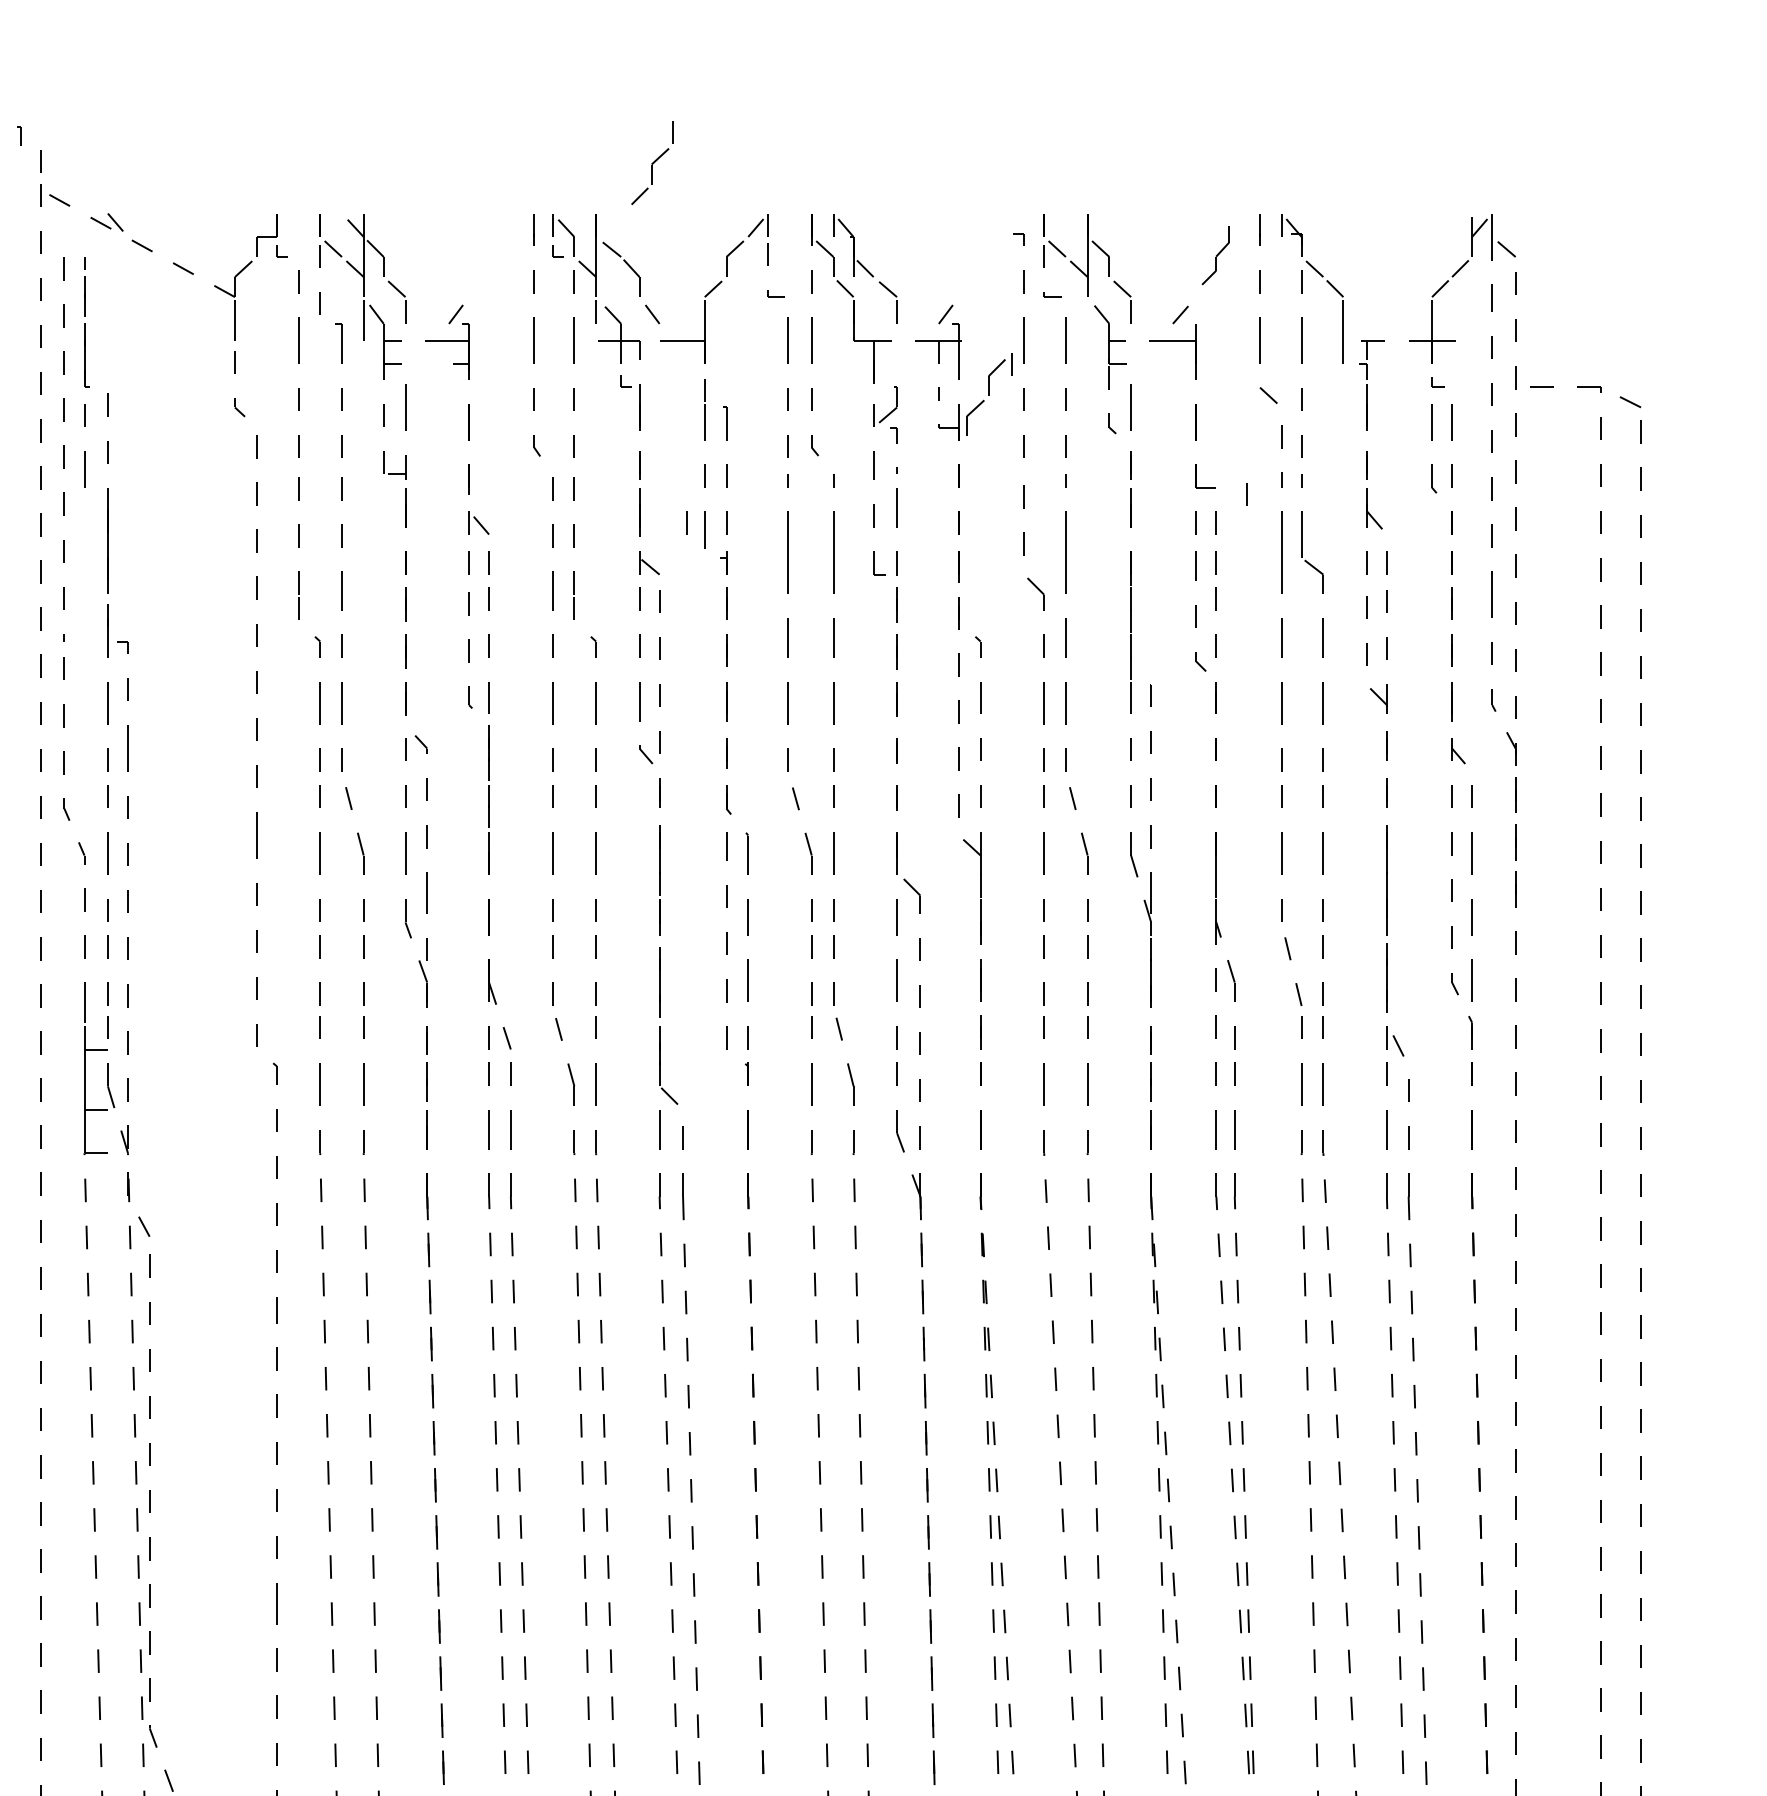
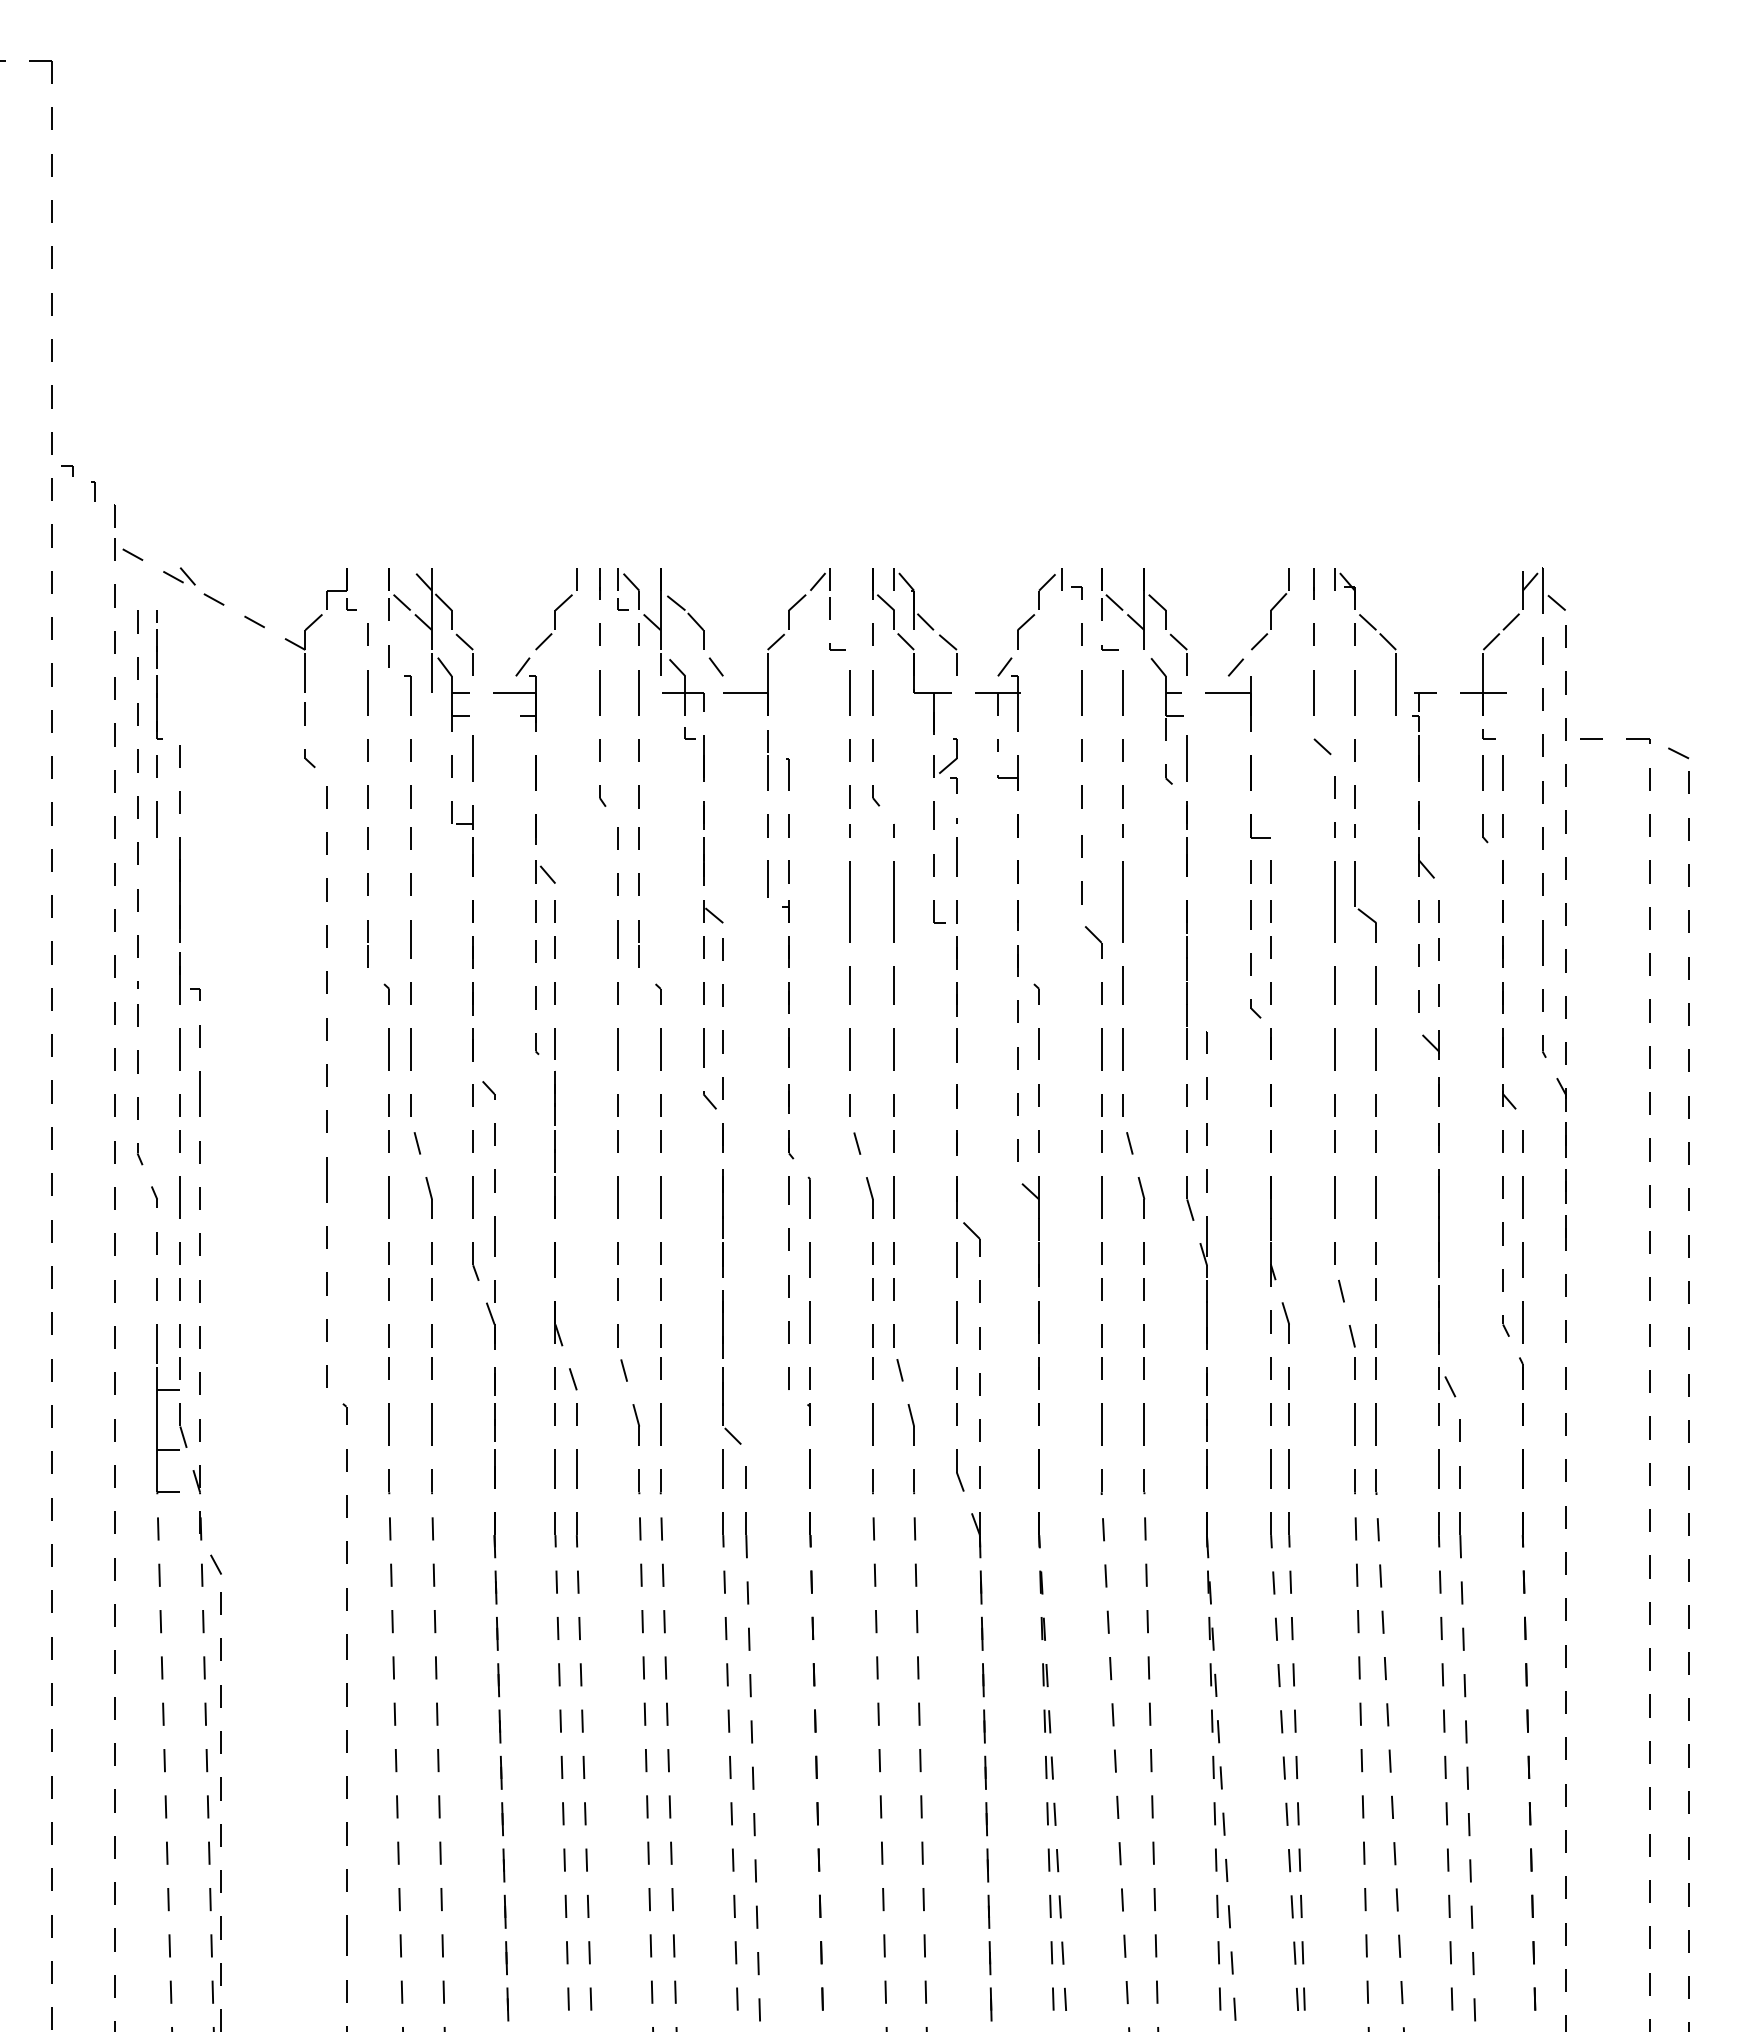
part: (652, 163) -> (556, 609), moved
part: (1215, 256) -> (1270, 609), size x1.43
part: (989, 394) -> (1039, 608), moved
line: (1246, 493) -> (1300, 843), removed
line: (686, 522) -> (749, 871), removed

